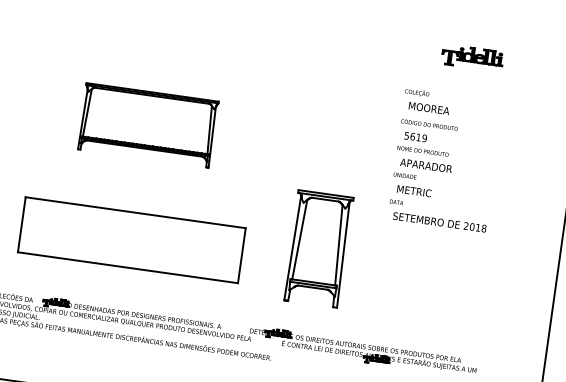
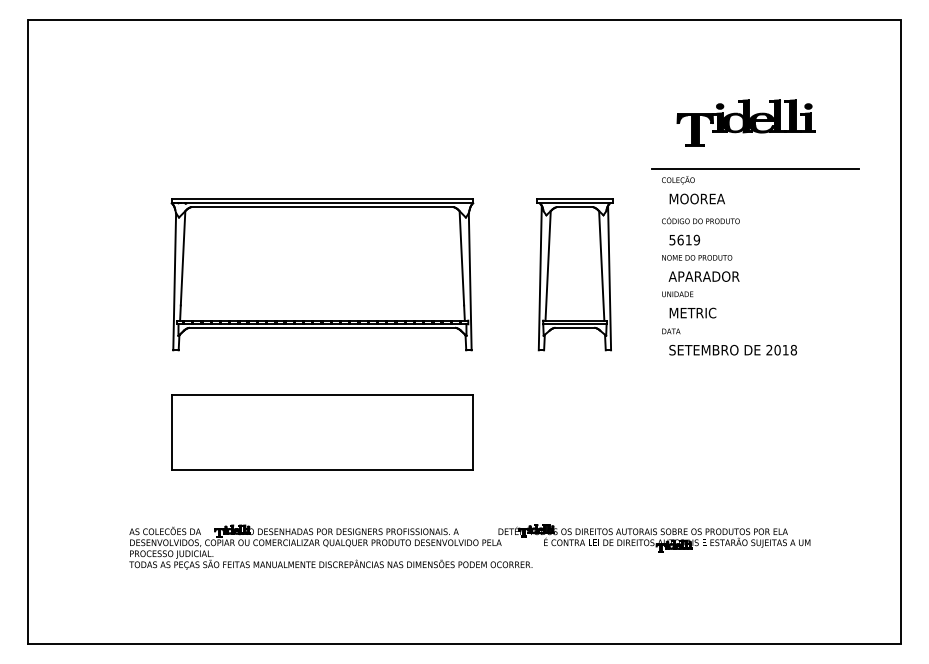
part: (472, 57) -> (745, 122), size x1.67
line: (474, 92) -> (755, 169), added
part: (148, 125) -> (322, 274), size x1.67
part: (318, 248) -> (574, 274), moved

